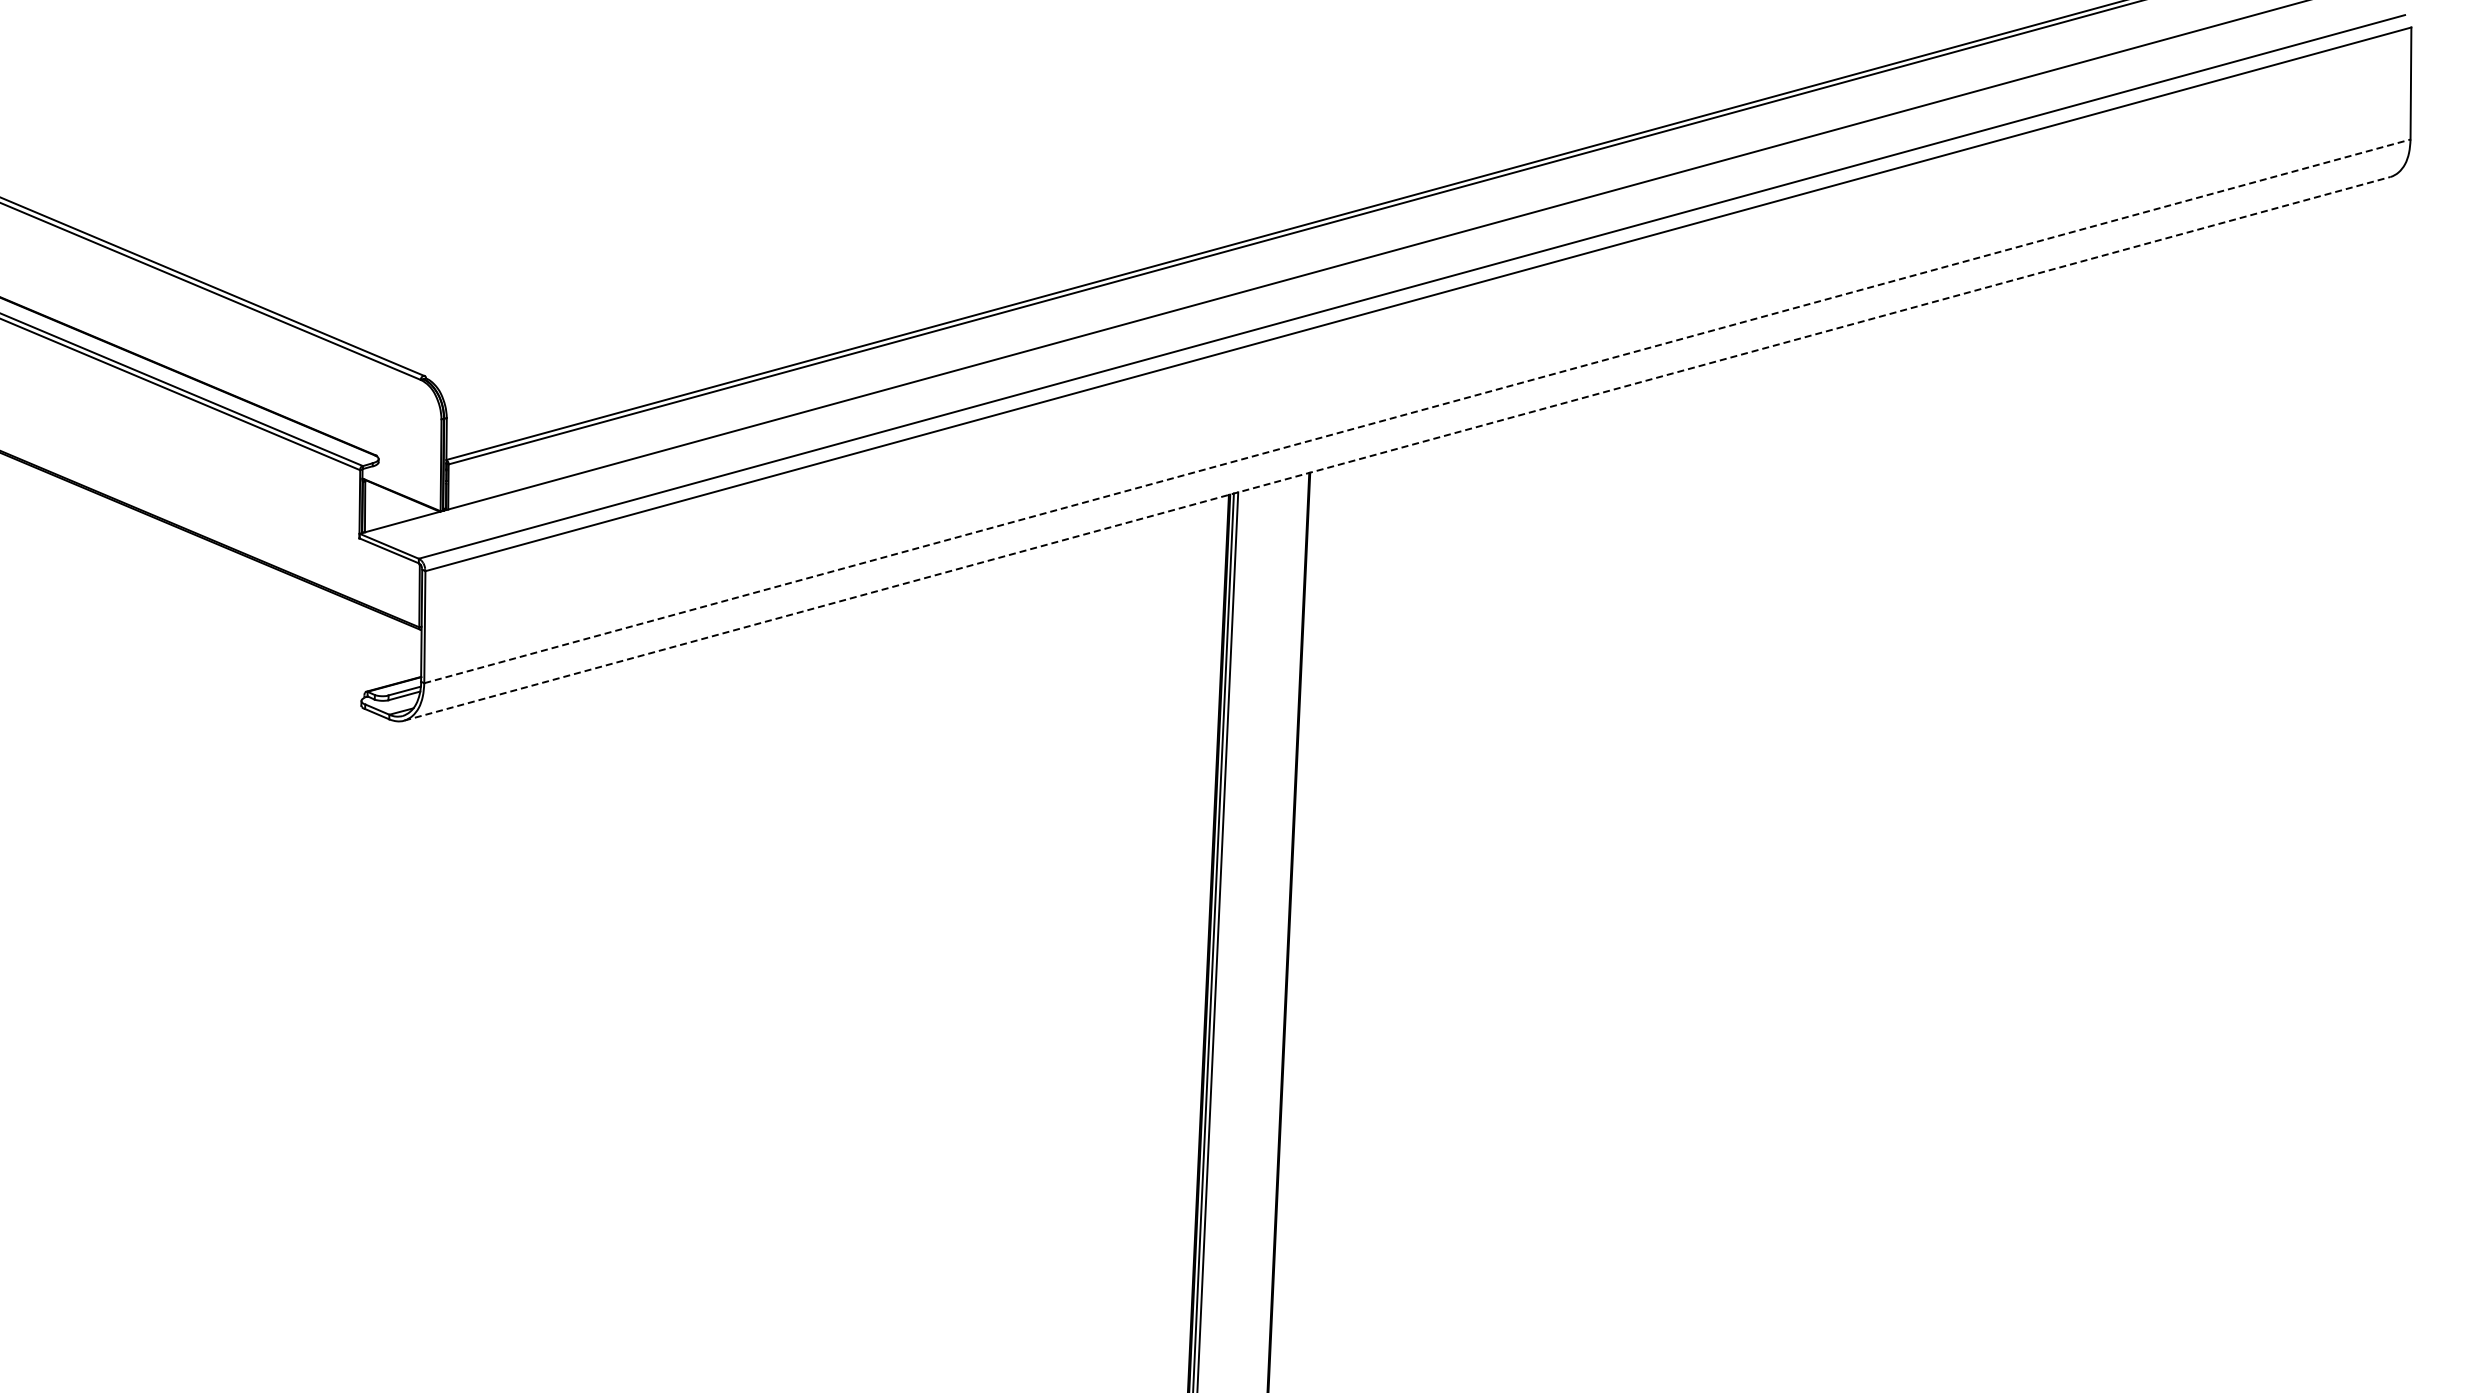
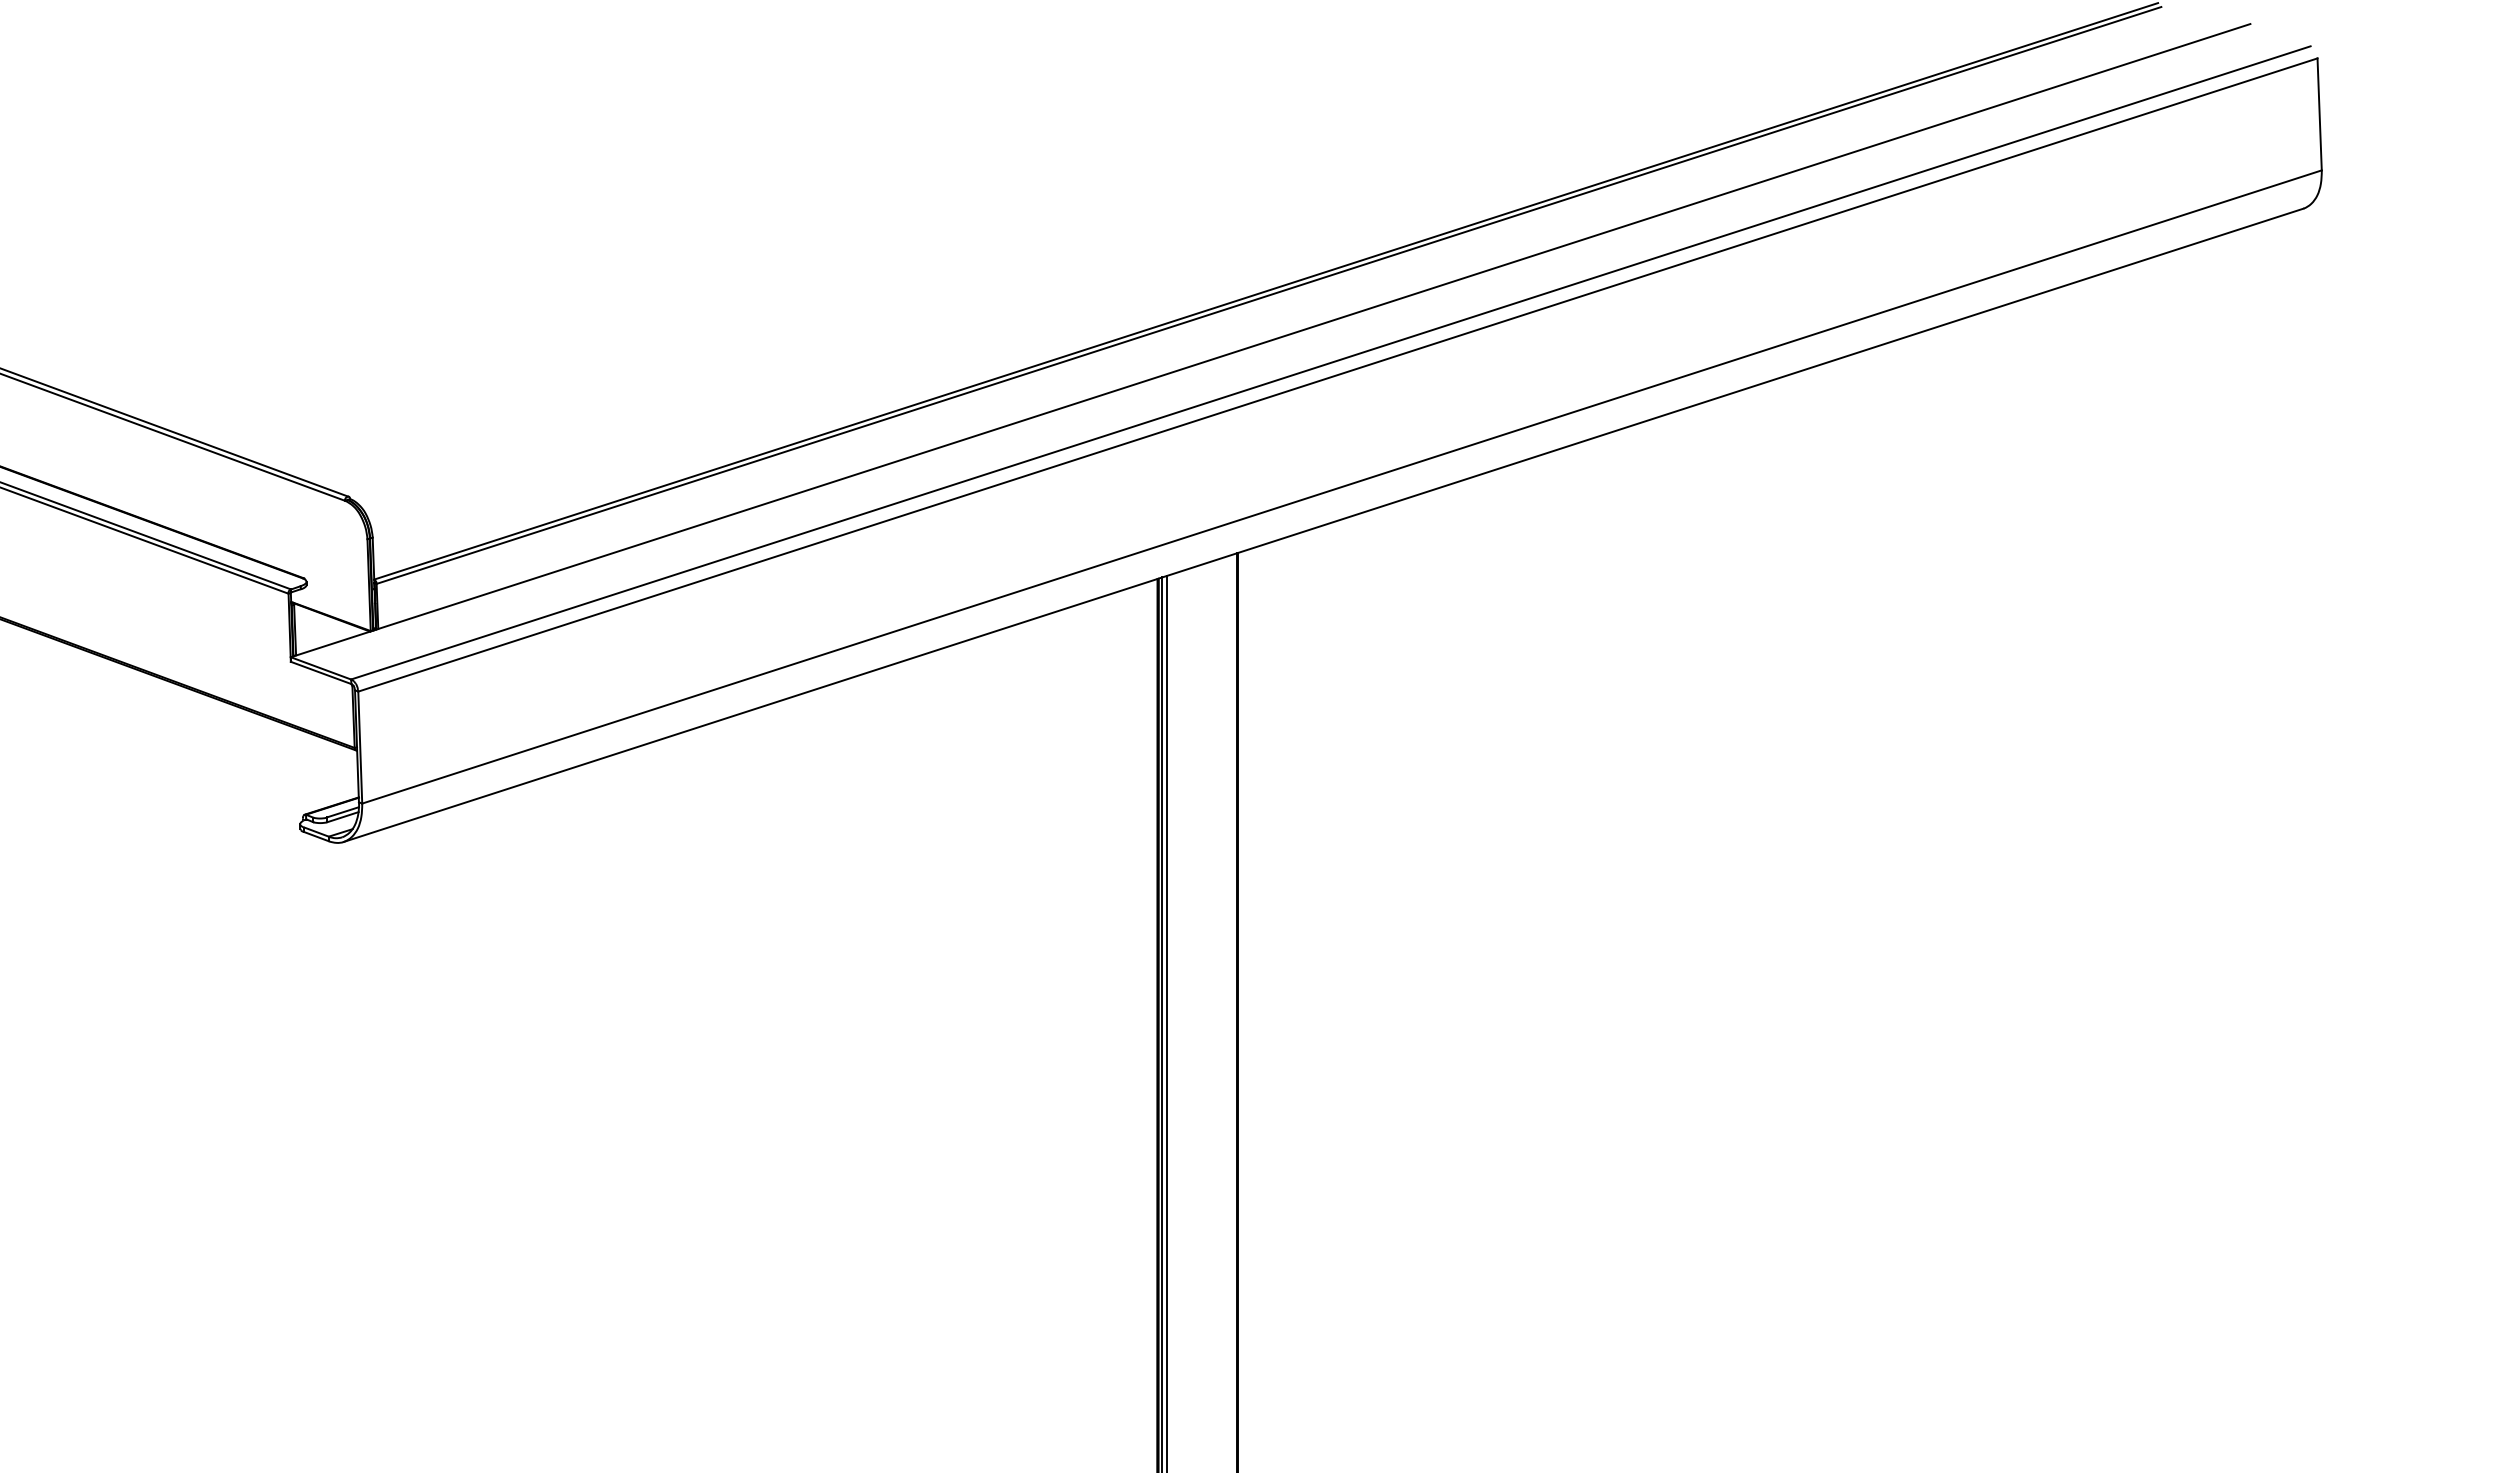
line: (1417, 411) -> (1342, 487), dashed -> solid
line: (1397, 449) -> (1323, 525), dashed -> solid

